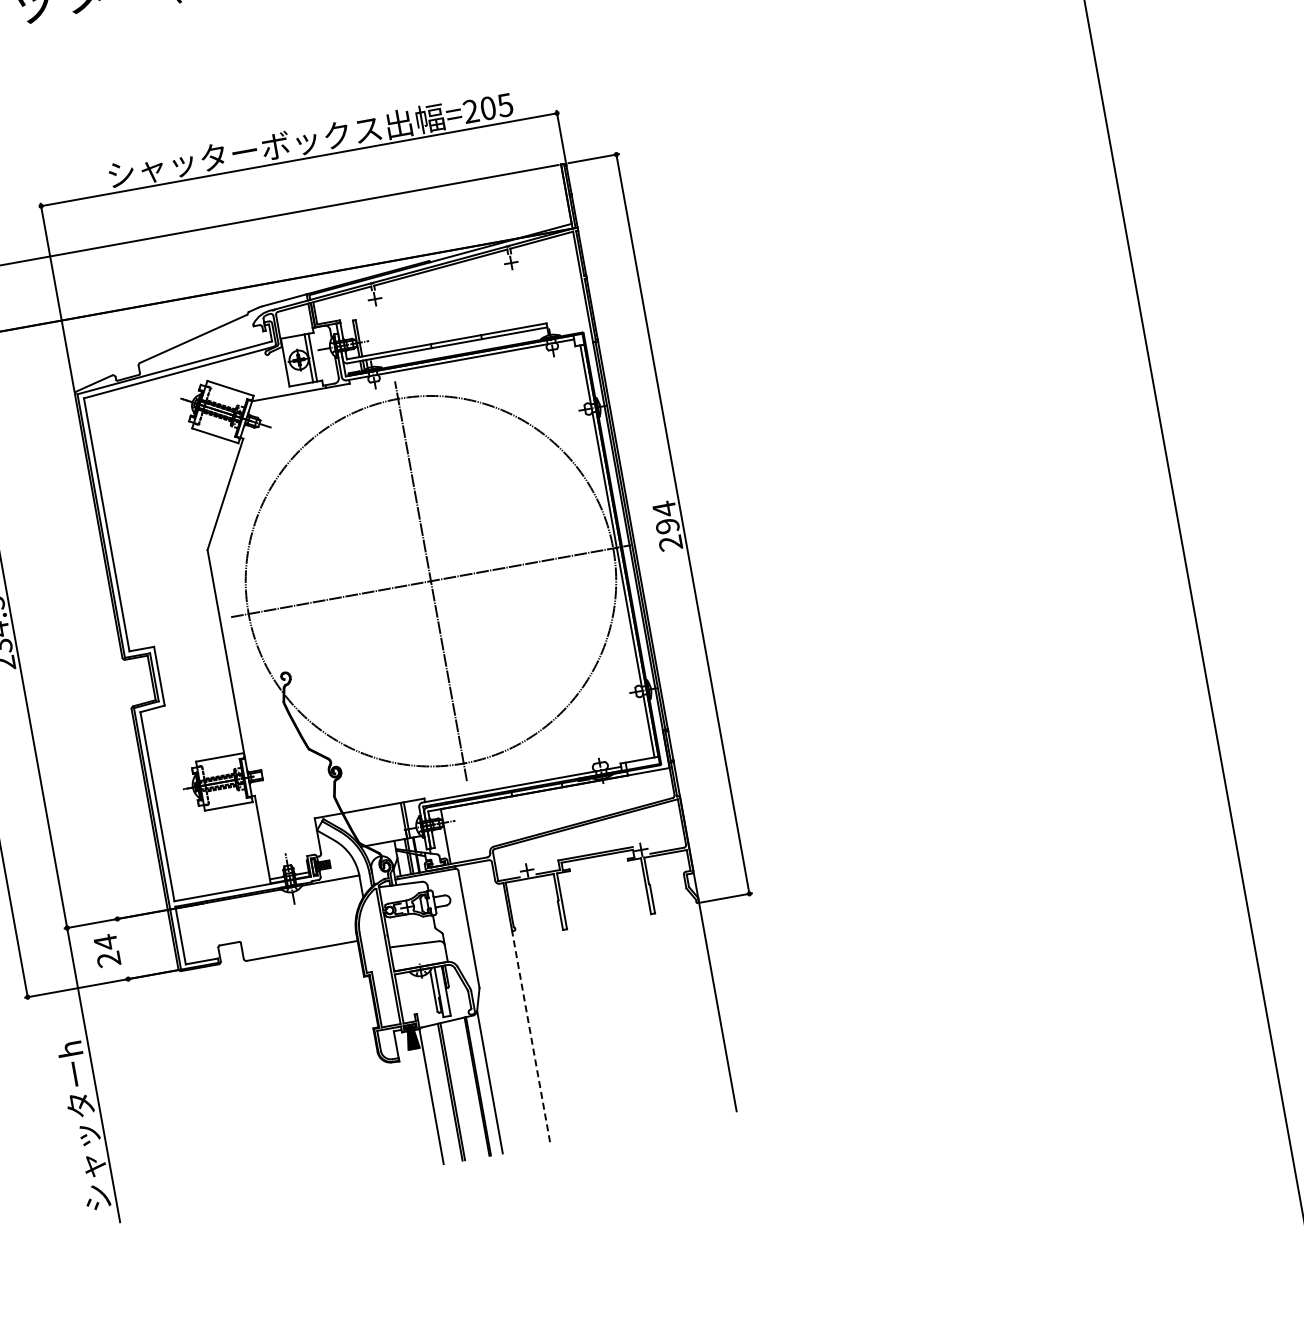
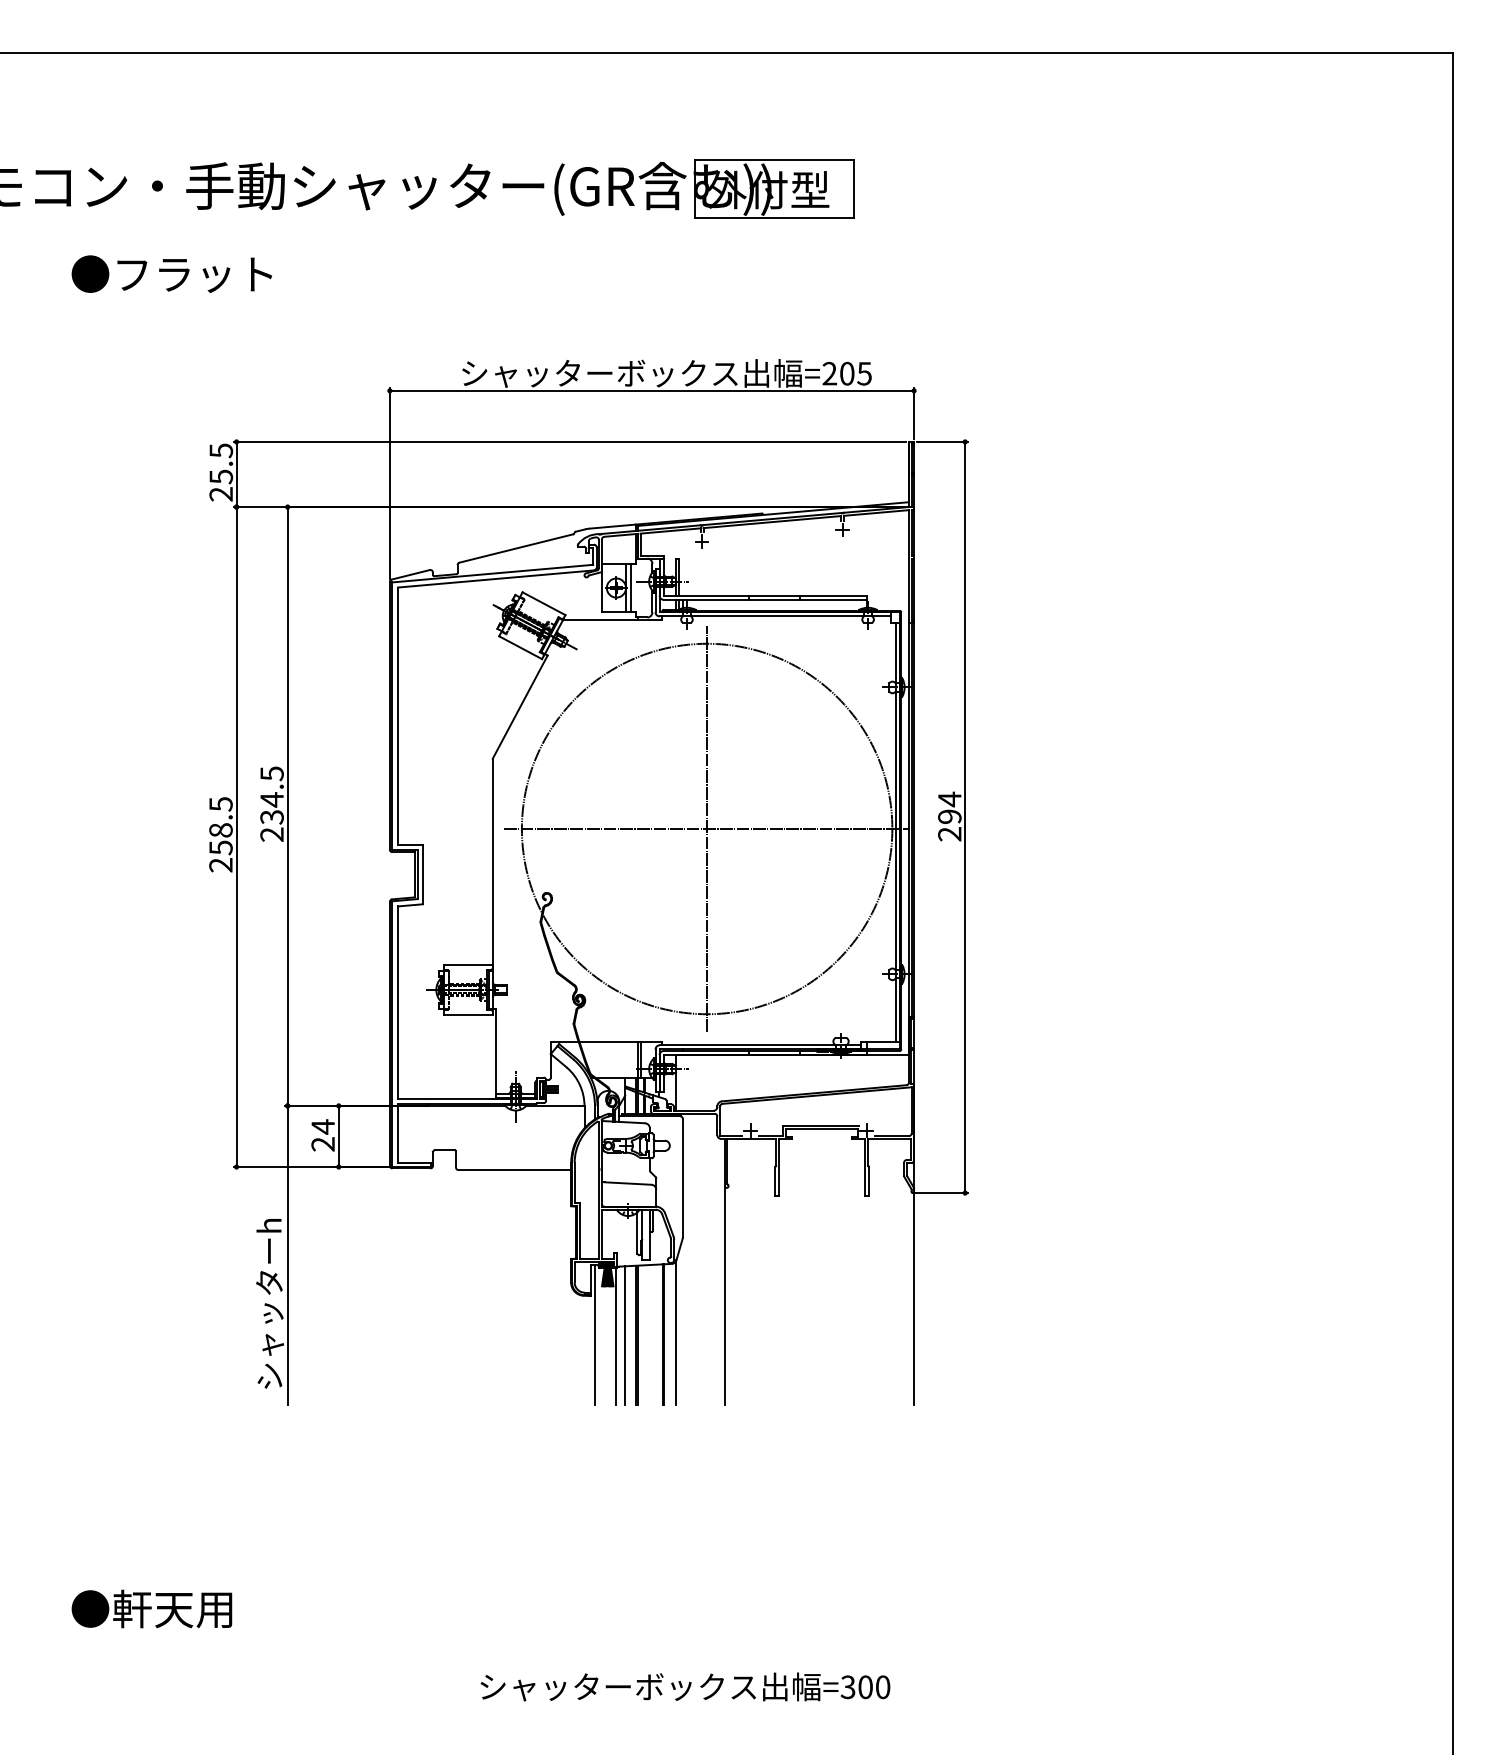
line: (122, 949) -> (338, 1136), added
line: (531, 1038) -> (725, 1296), dashed -> solid
line: (440, 1094) -> (625, 1335), added
line: (409, 1098) -> (594, 1334), added

